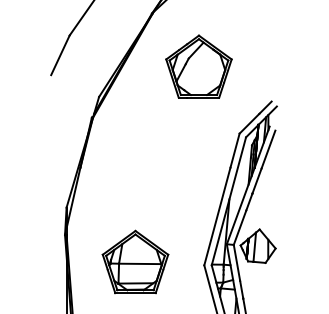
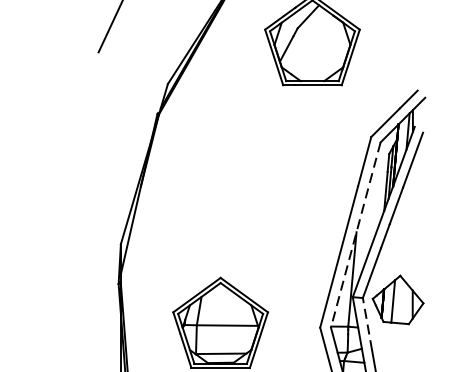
line: (228, 201) -> (355, 235), solid -> dashed
line: (236, 262) -> (366, 323), solid -> dashed

